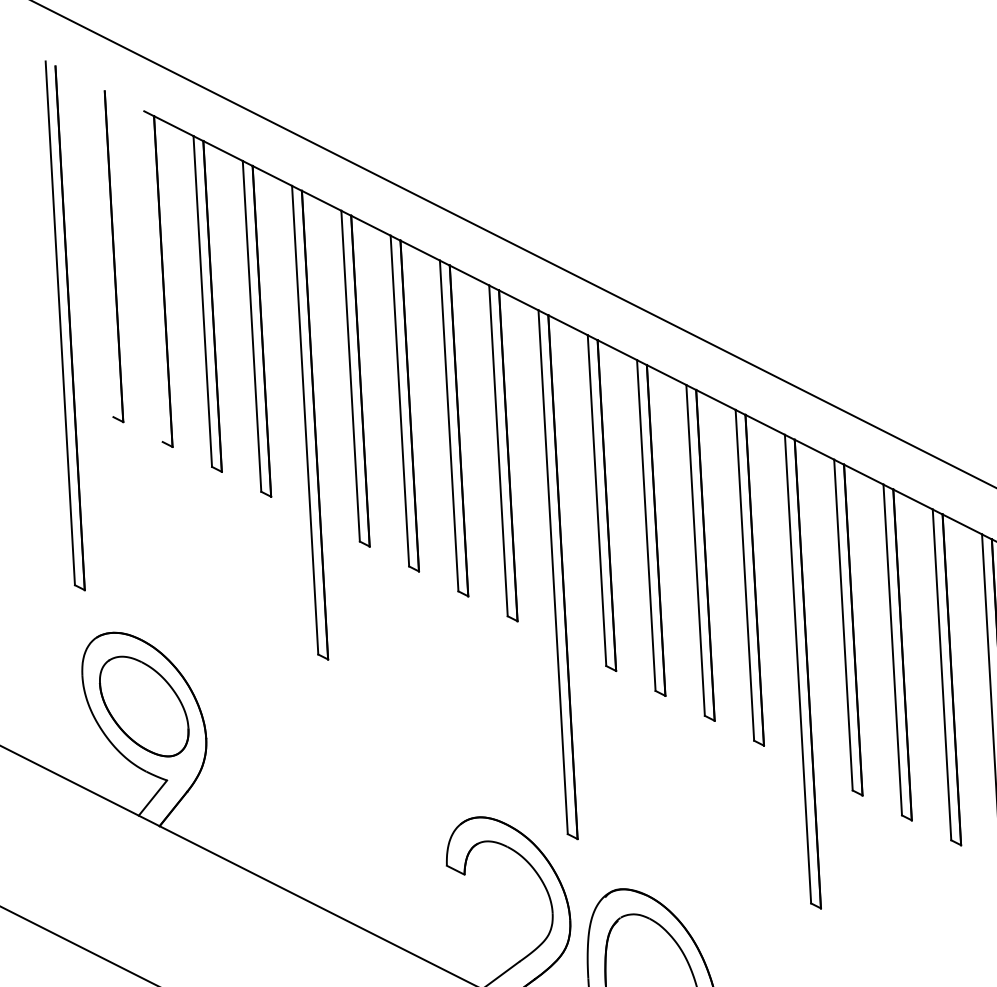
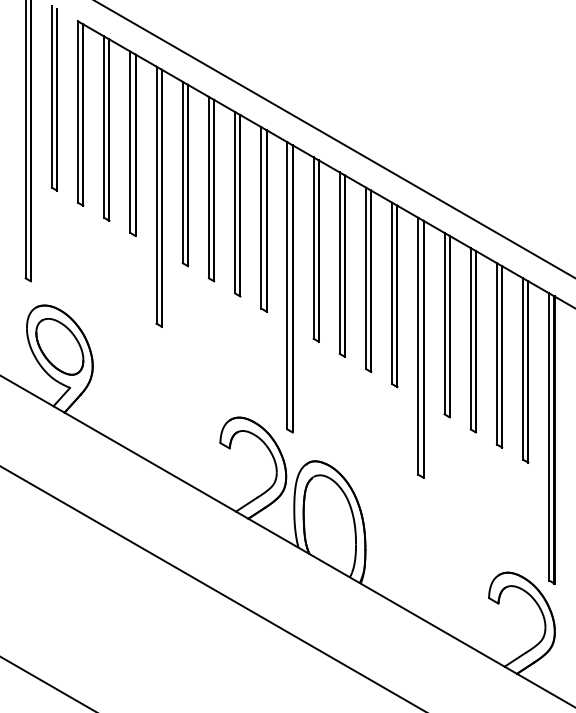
line: (103, 250) -> (51, 96), added
line: (154, 275) -> (78, 111), added

